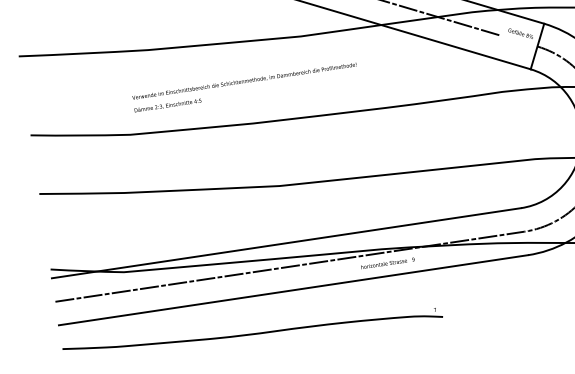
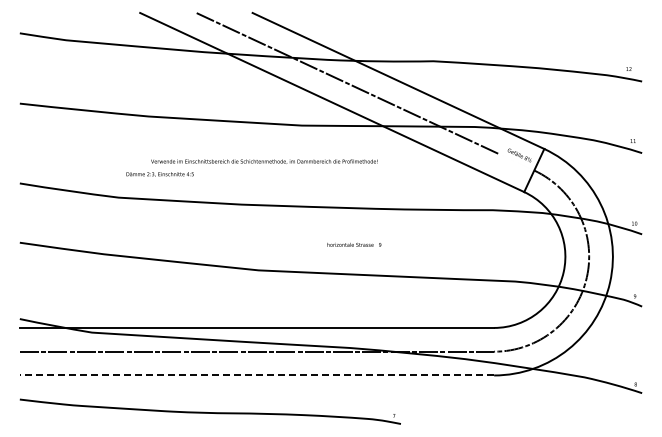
text: (244, 81) -> (264, 161), moved
text: (388, 262) -> (354, 244), moved
line: (293, 290) -> (256, 375), solid -> dashed

